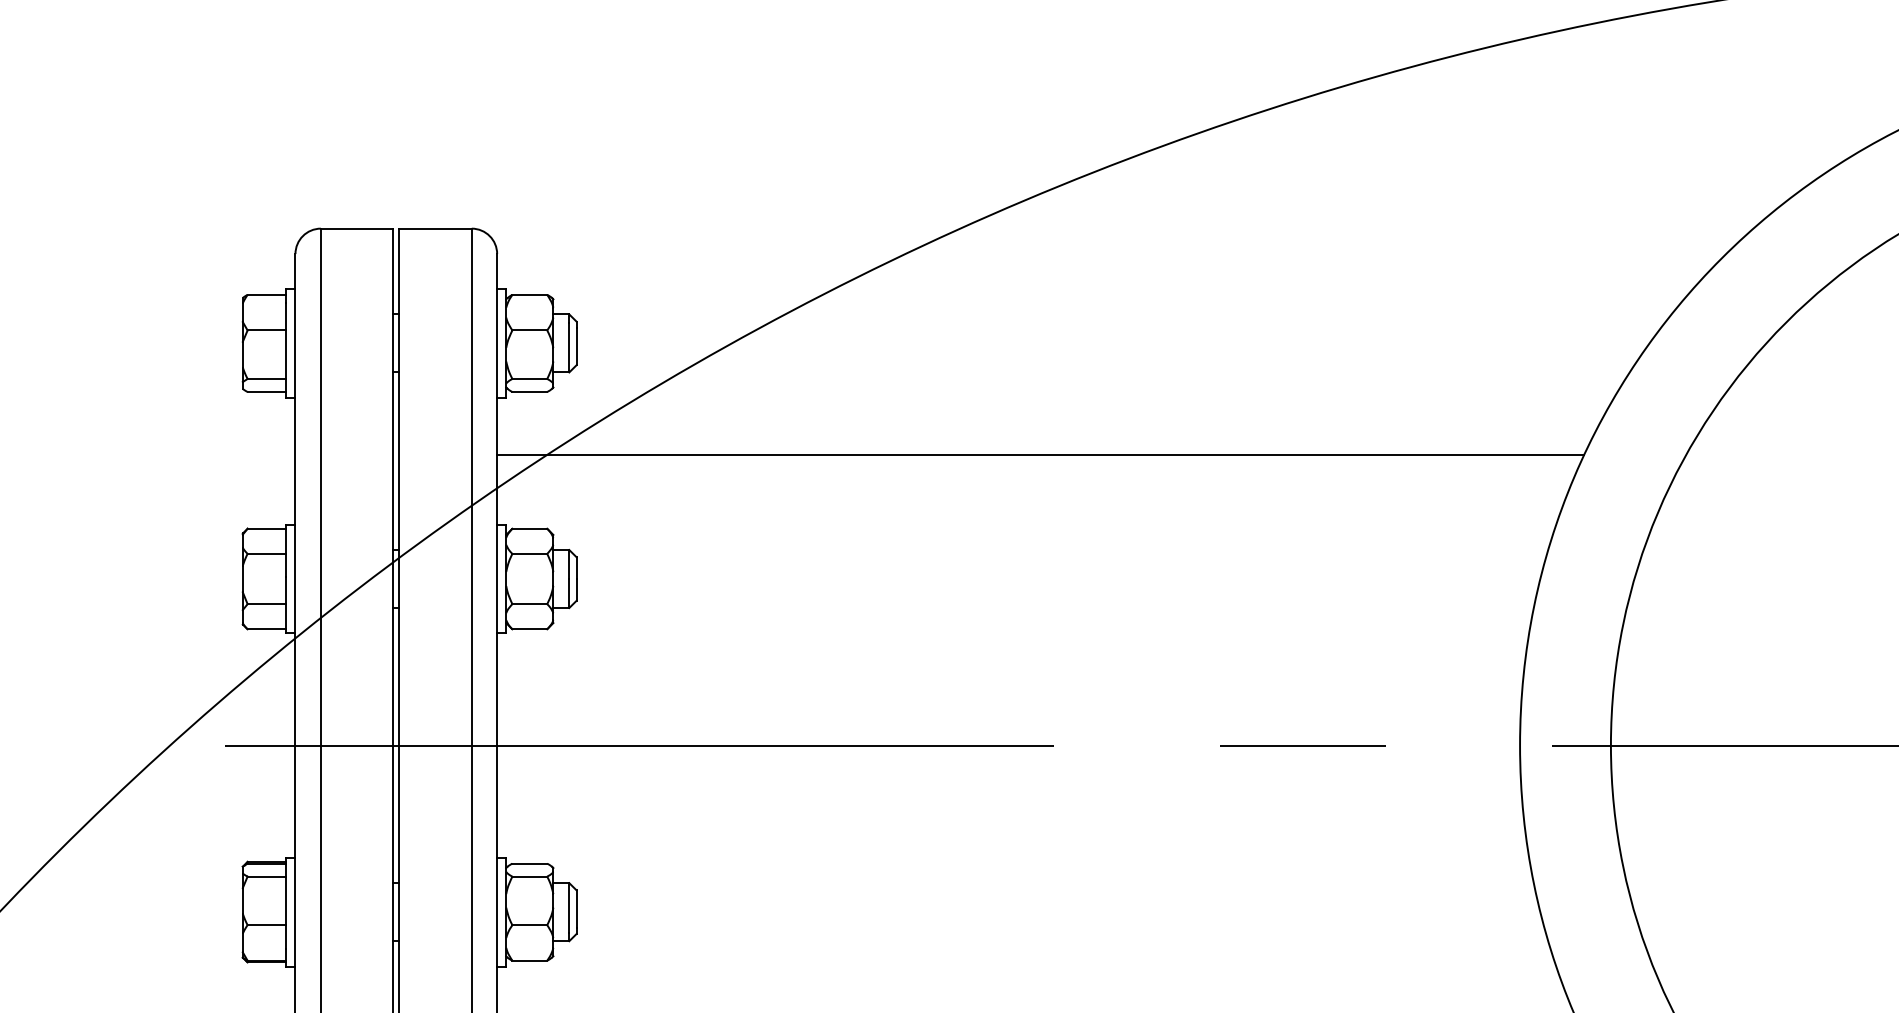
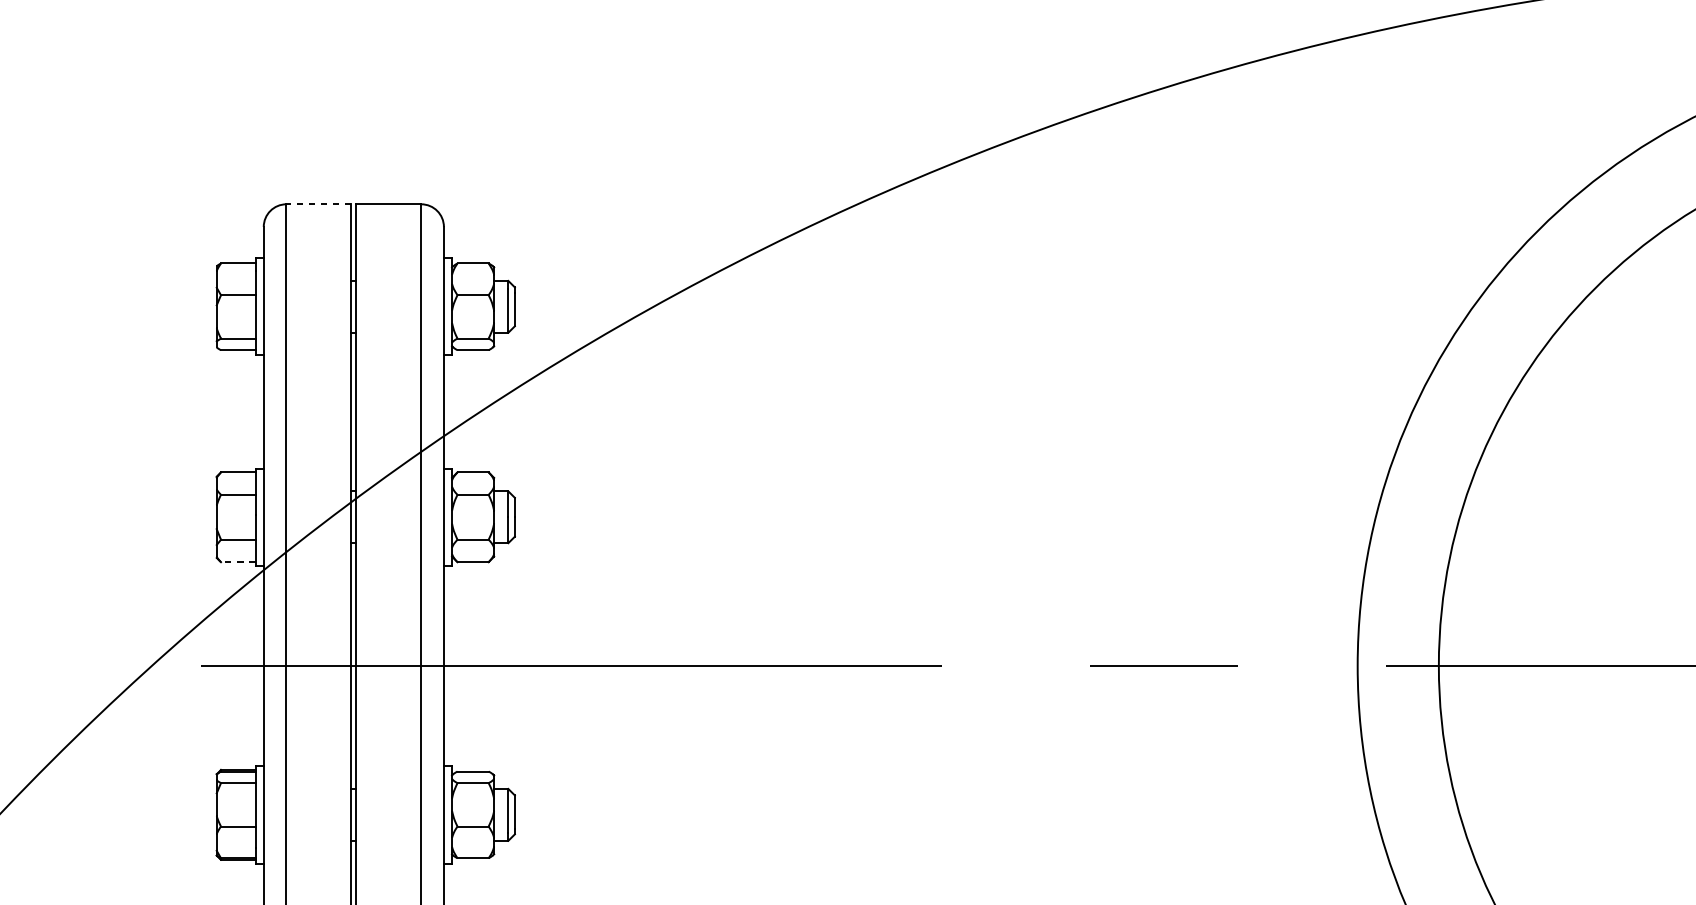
line: (356, 228) -> (318, 204), solid -> dashed
line: (1040, 455) -> (929, 406), removed
line: (266, 629) -> (237, 562), solid -> dashed

